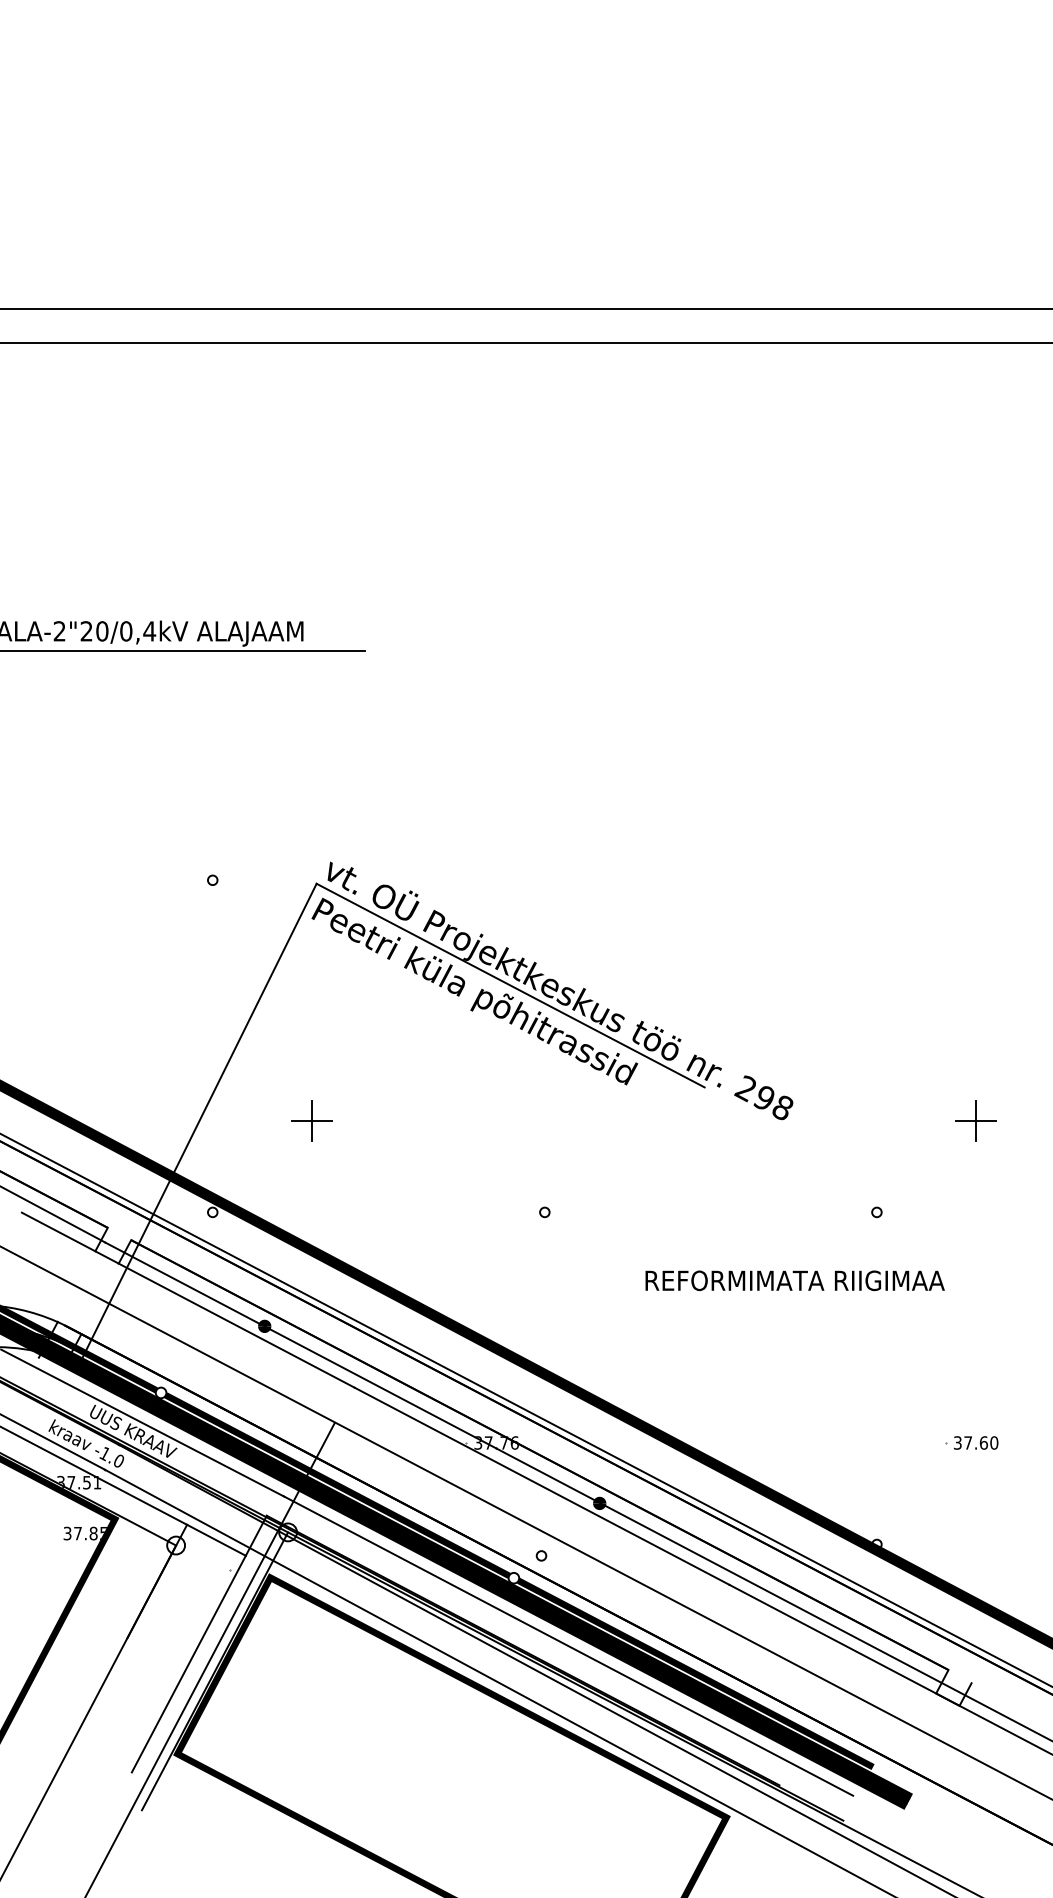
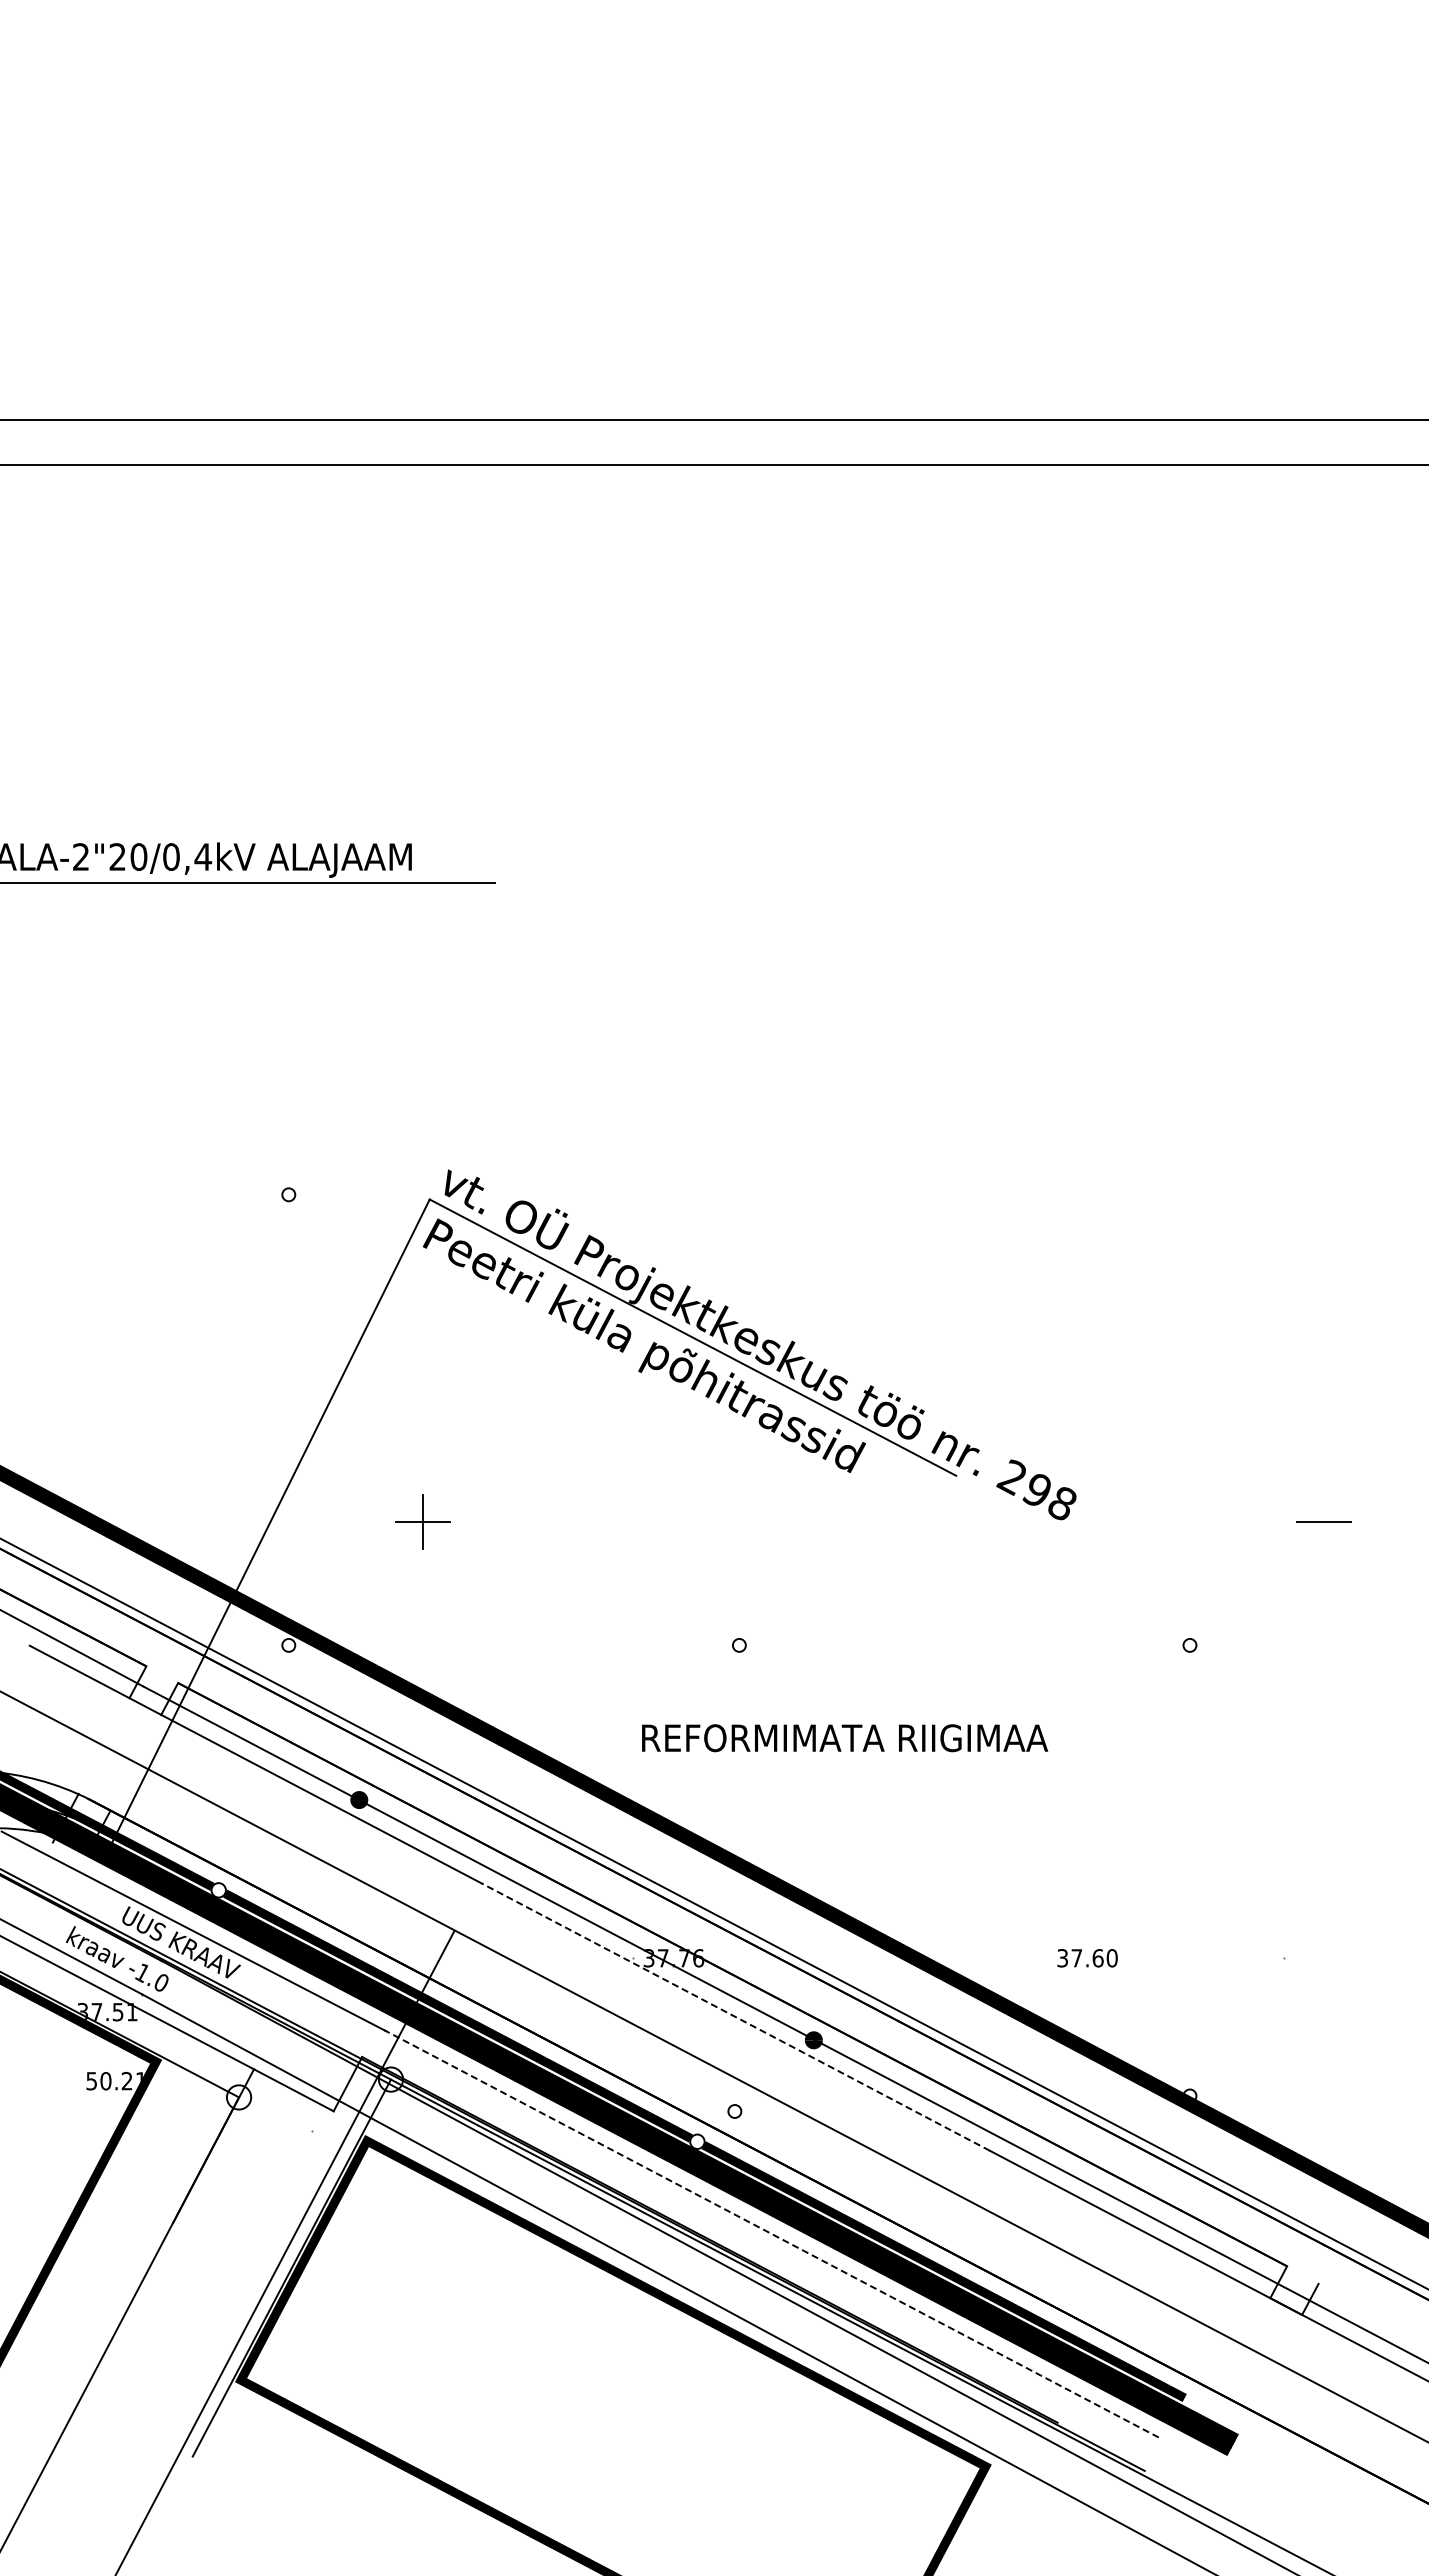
line: (976, 1121) -> (1324, 1521), removed
text: (795, 1281) -> (845, 1738), moved
text: (976, 1443) -> (1087, 1958), moved
line: (541, 1485) -> (735, 2016), solid -> dashed
text: (85, 1533) -> (116, 2080), 37.85 -> 50.21
line: (568, 1645) -> (771, 2233), solid -> dashed
line: (188, 1664) -> (256, 2258), removed

